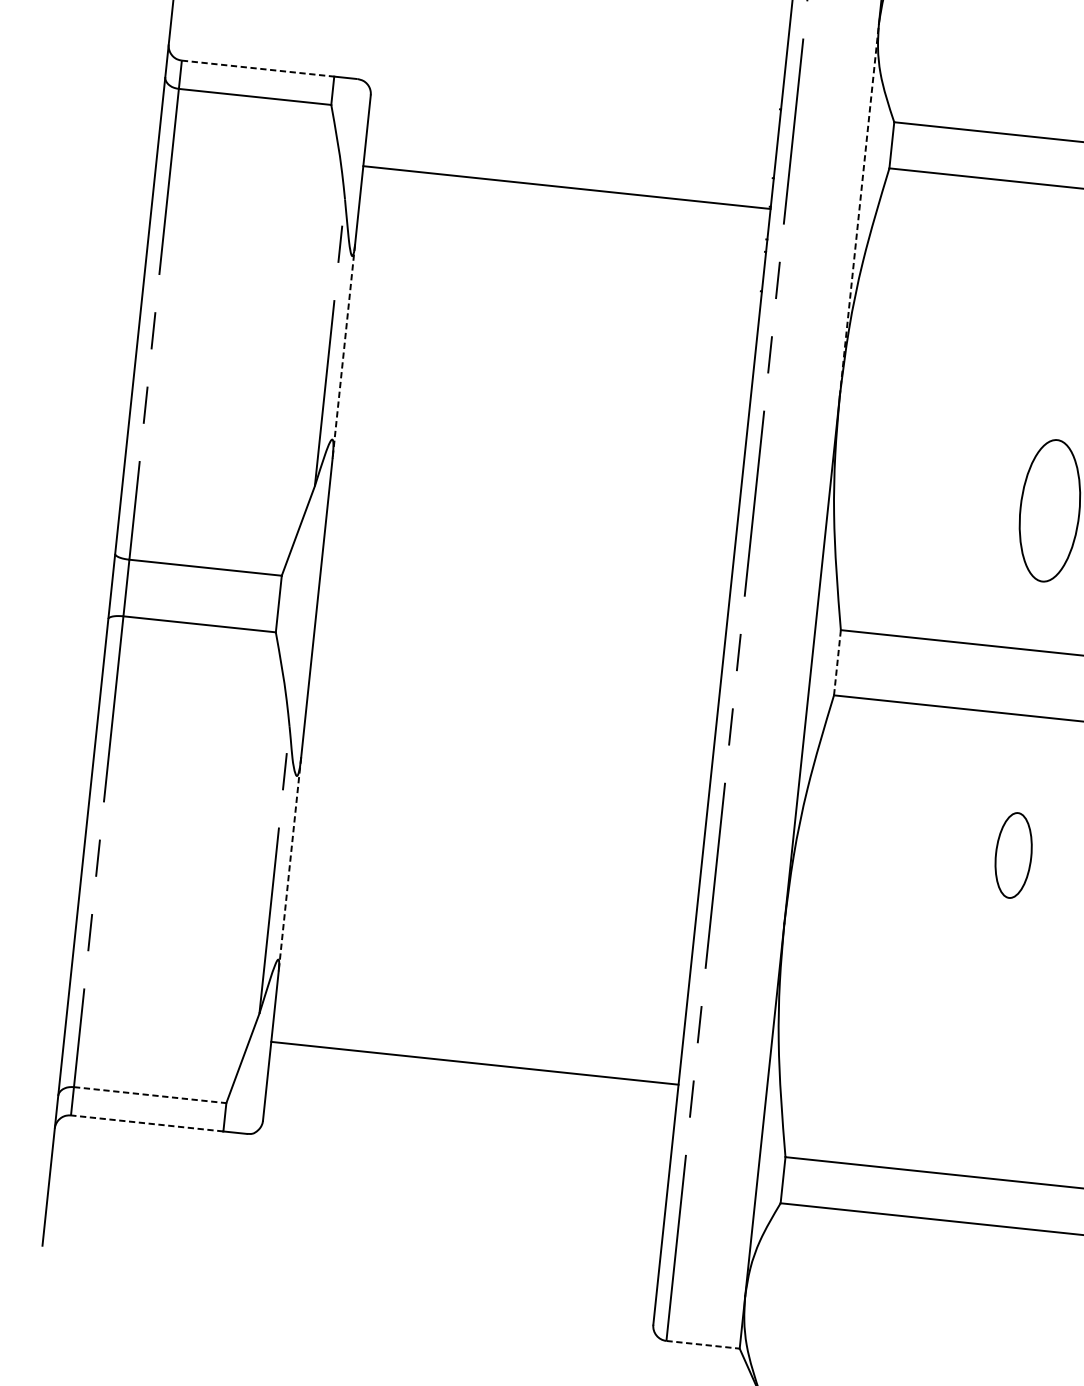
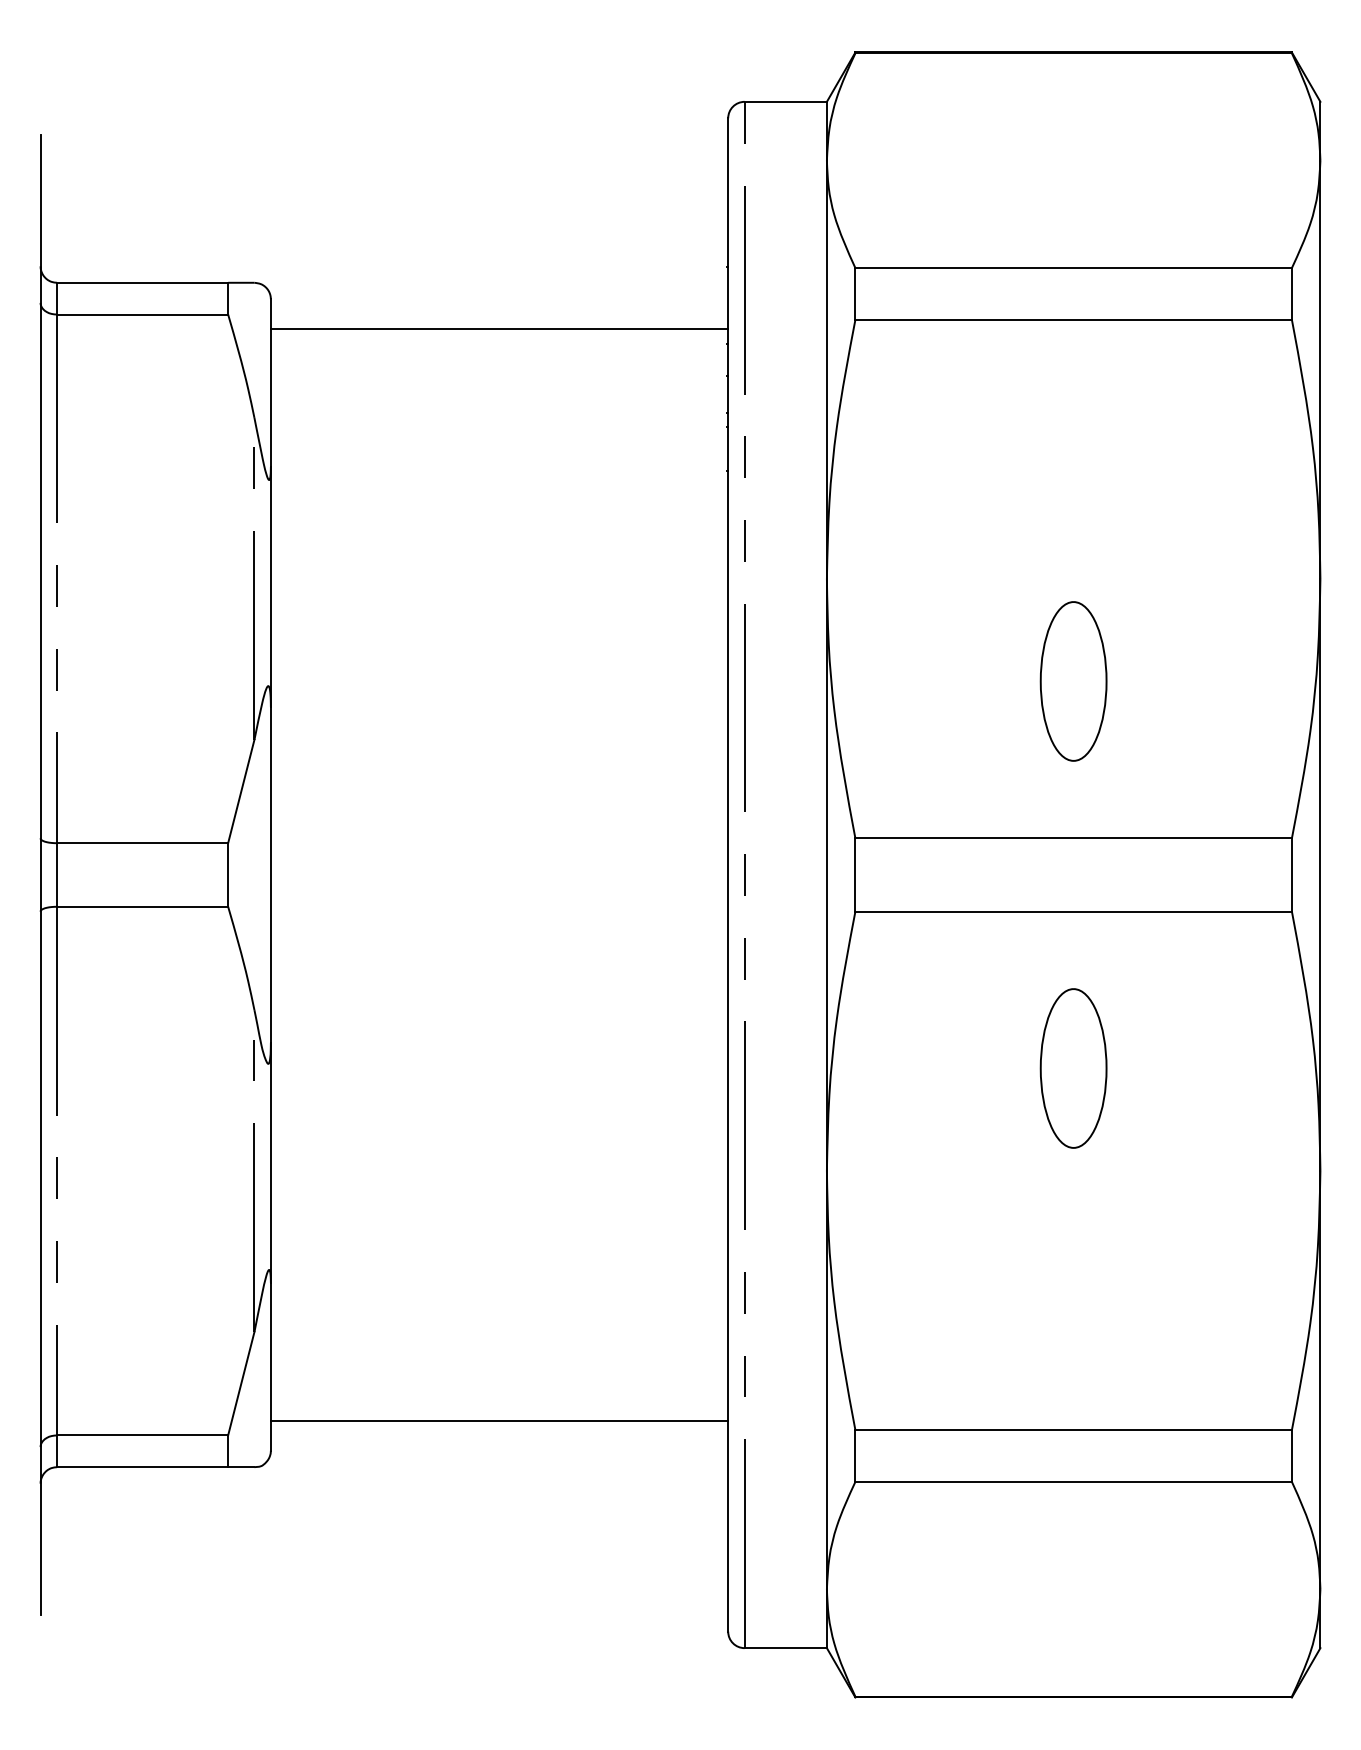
line: (258, 68) -> (142, 282), dashed -> solid
line: (566, 187) -> (499, 328), moved
line: (859, 209) -> (826, 369), dashed -> solid
line: (343, 351) -> (270, 587), dashed -> solid
line: (837, 662) -> (855, 874), dashed -> solid
part: (1013, 855) -> (1073, 1068), size x1.67
line: (289, 864) -> (270, 1163), dashed -> solid
line: (474, 1063) -> (499, 1421), moved
line: (150, 1095) -> (142, 1435), dashed -> solid
line: (147, 1123) -> (142, 1467), dashed -> solid
line: (703, 1345) -> (786, 1648), dashed -> solid

